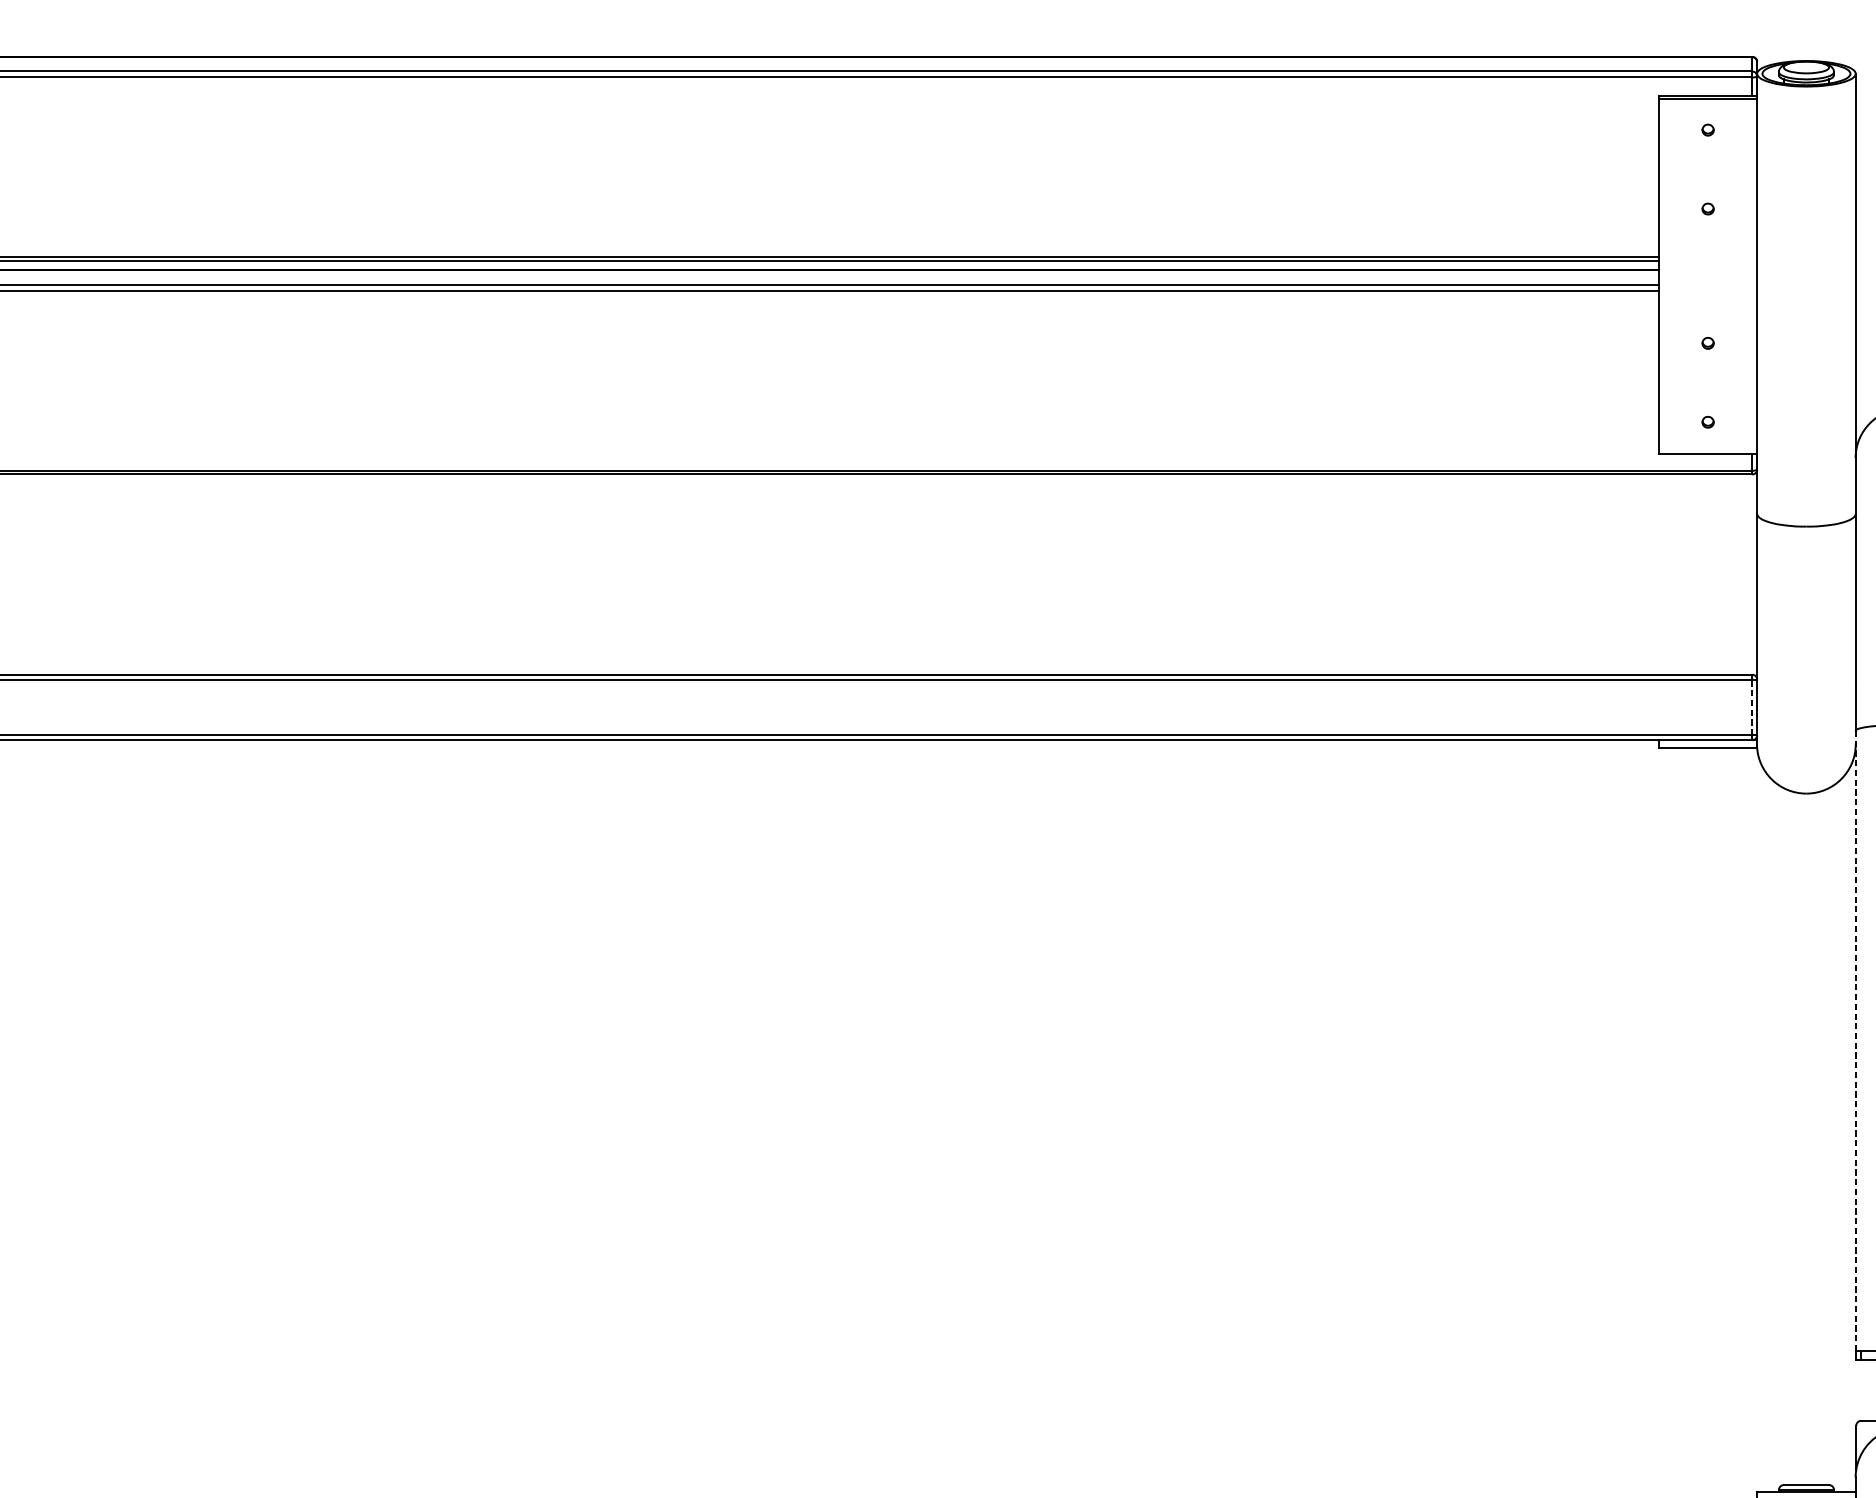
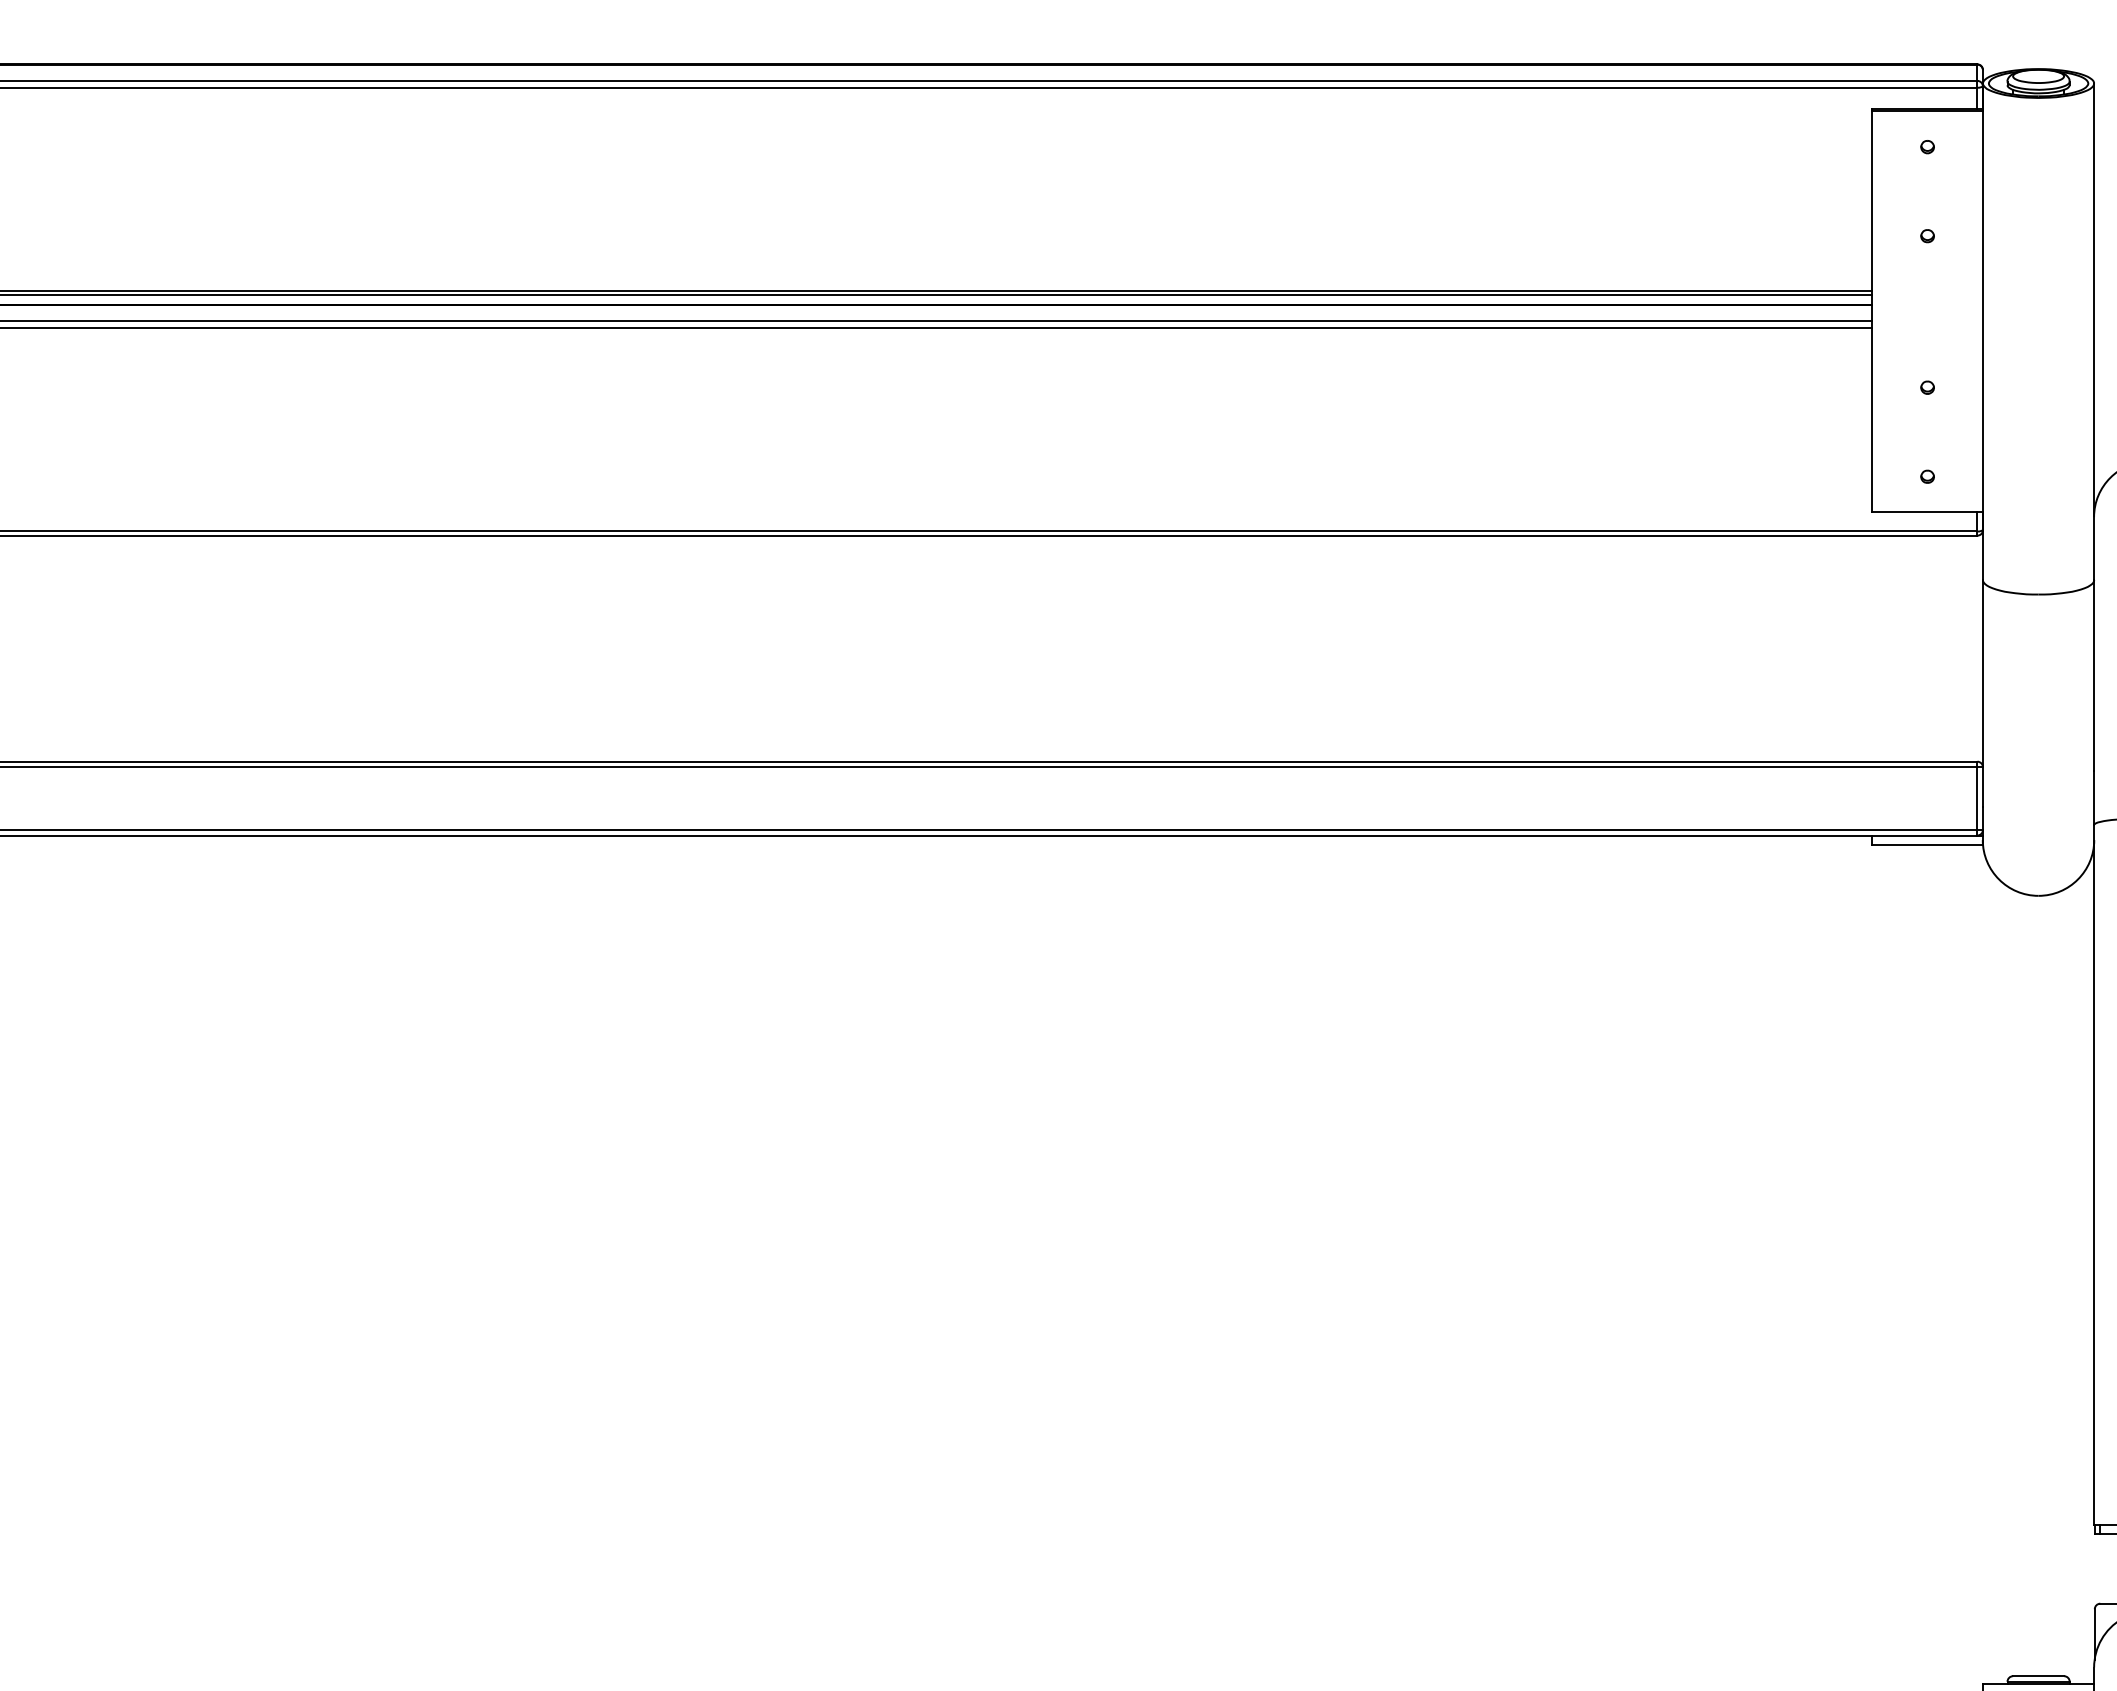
line: (1752, 707) -> (1977, 798), dashed -> solid
line: (1855, 1041) -> (2094, 1175), dashed -> solid

